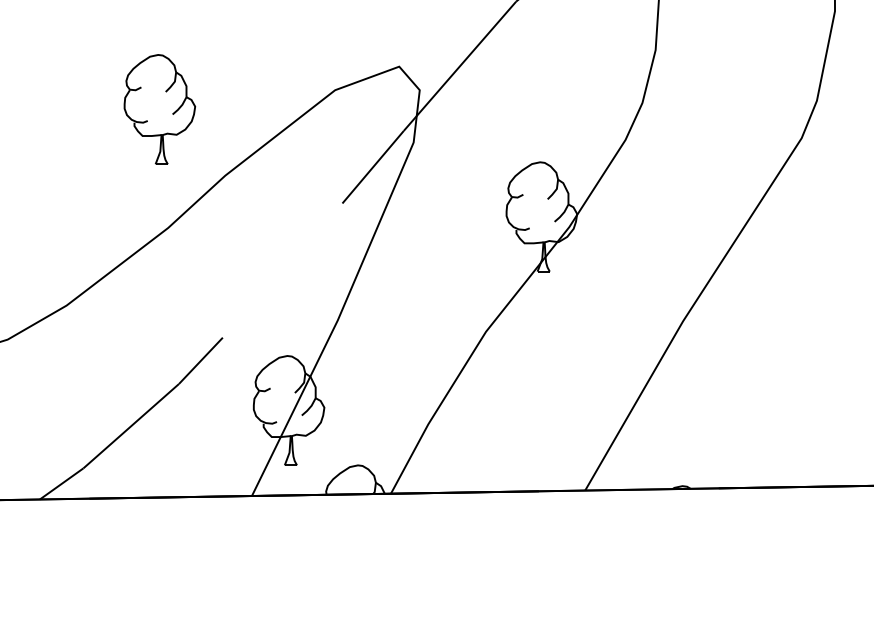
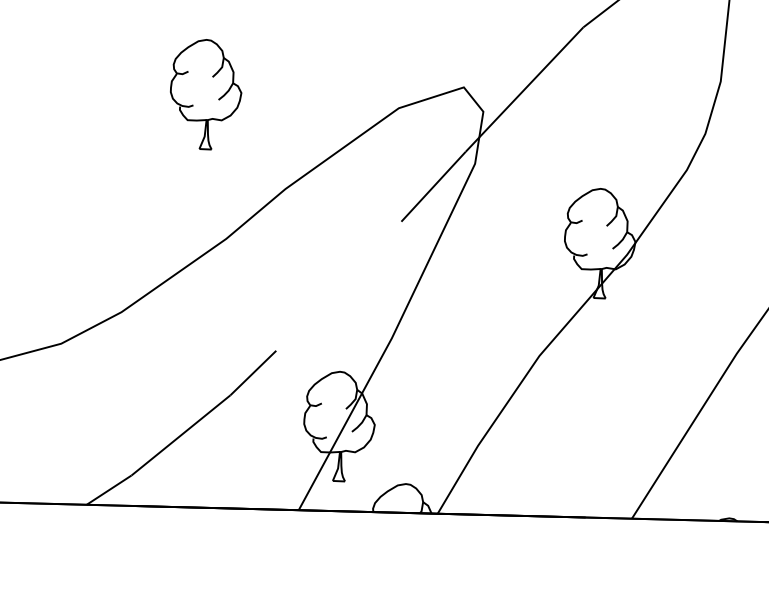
part: (159, 109) -> (205, 94), moved

